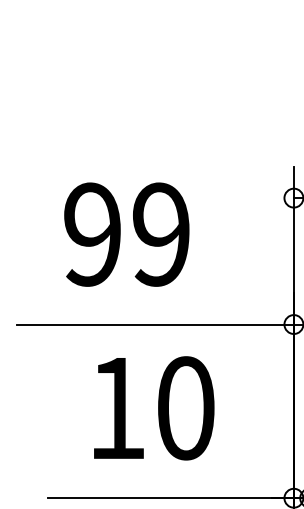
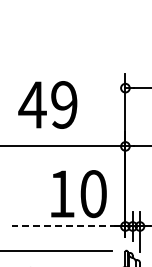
text: (92, 233) -> (32, 104), 99 -> 49
text: (153, 409) -> (78, 194), moved
line: (159, 498) -> (63, 226), solid -> dashed

